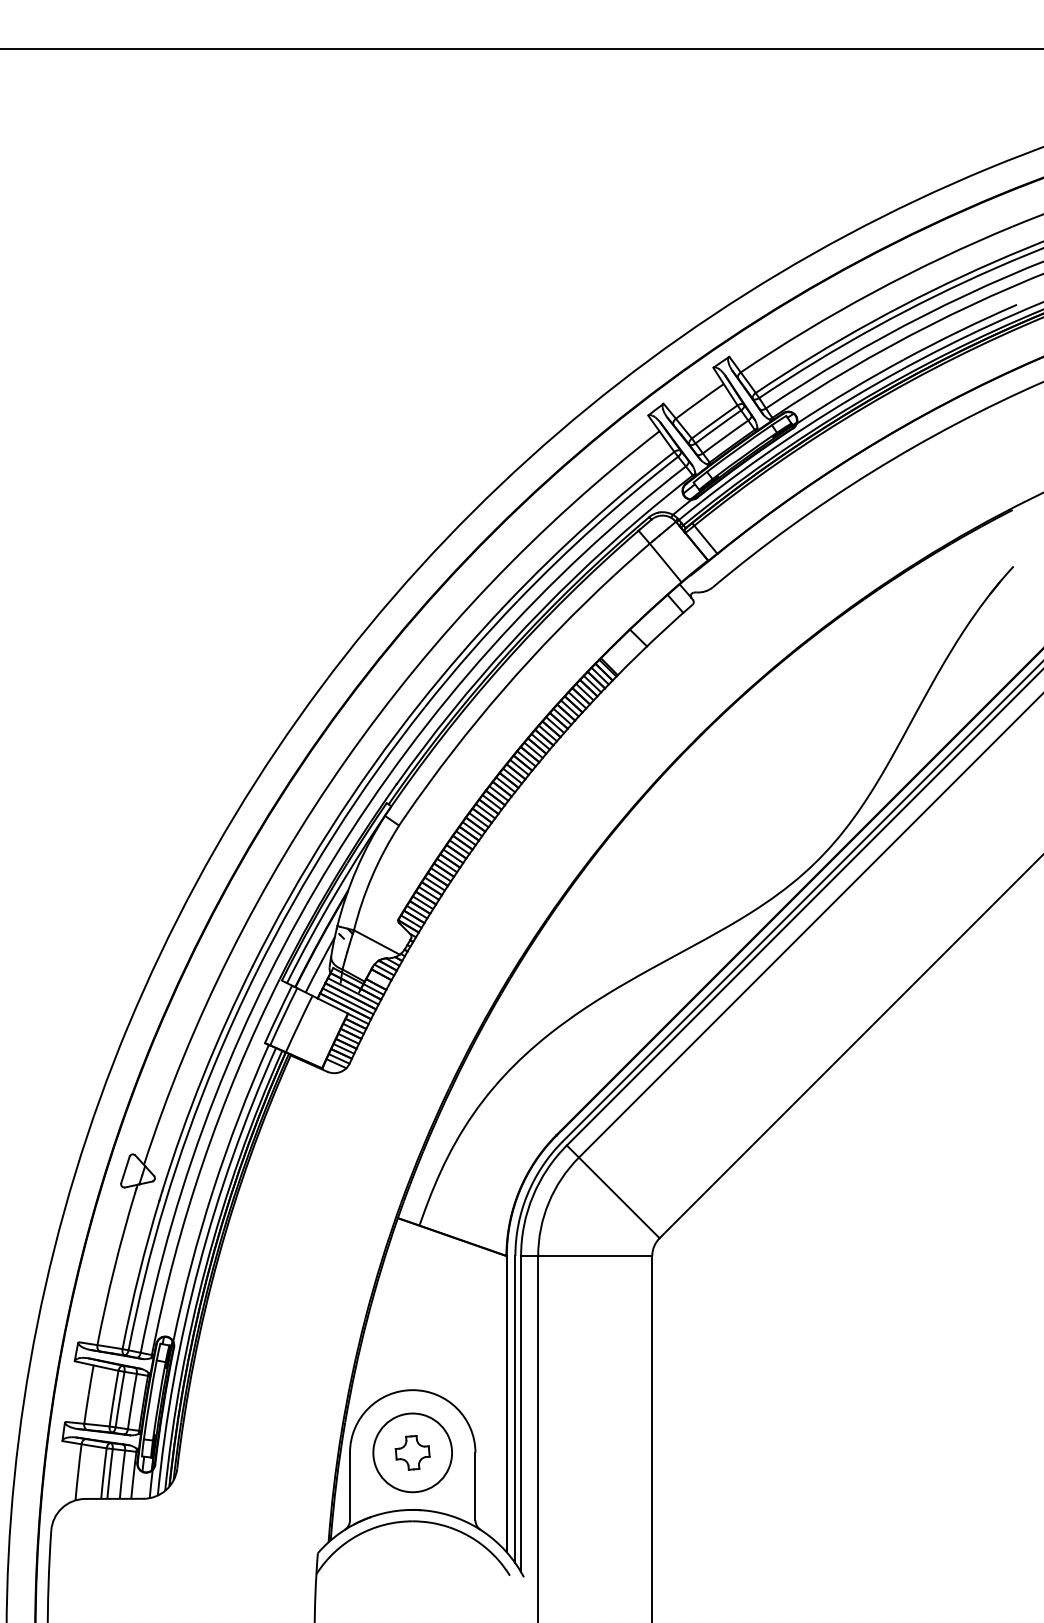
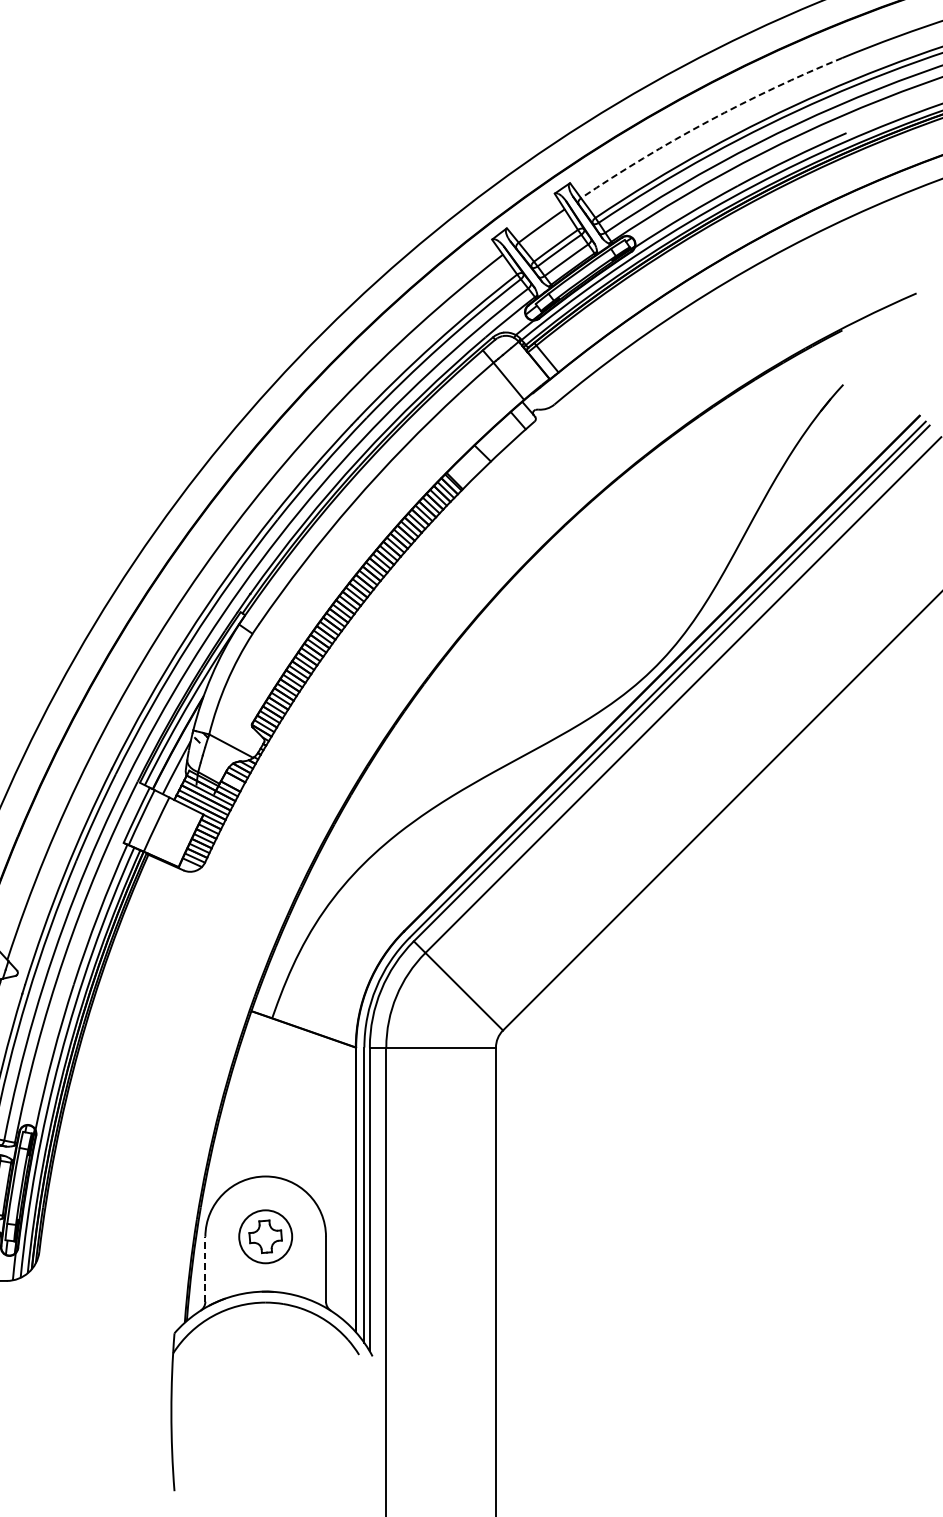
arc: (872, 292) -> (707, 121), solid -> dashed
circle: (412, 1452) -> (265, 1236), size x0.7
line: (349, 1486) -> (204, 1269), solid -> dashed

